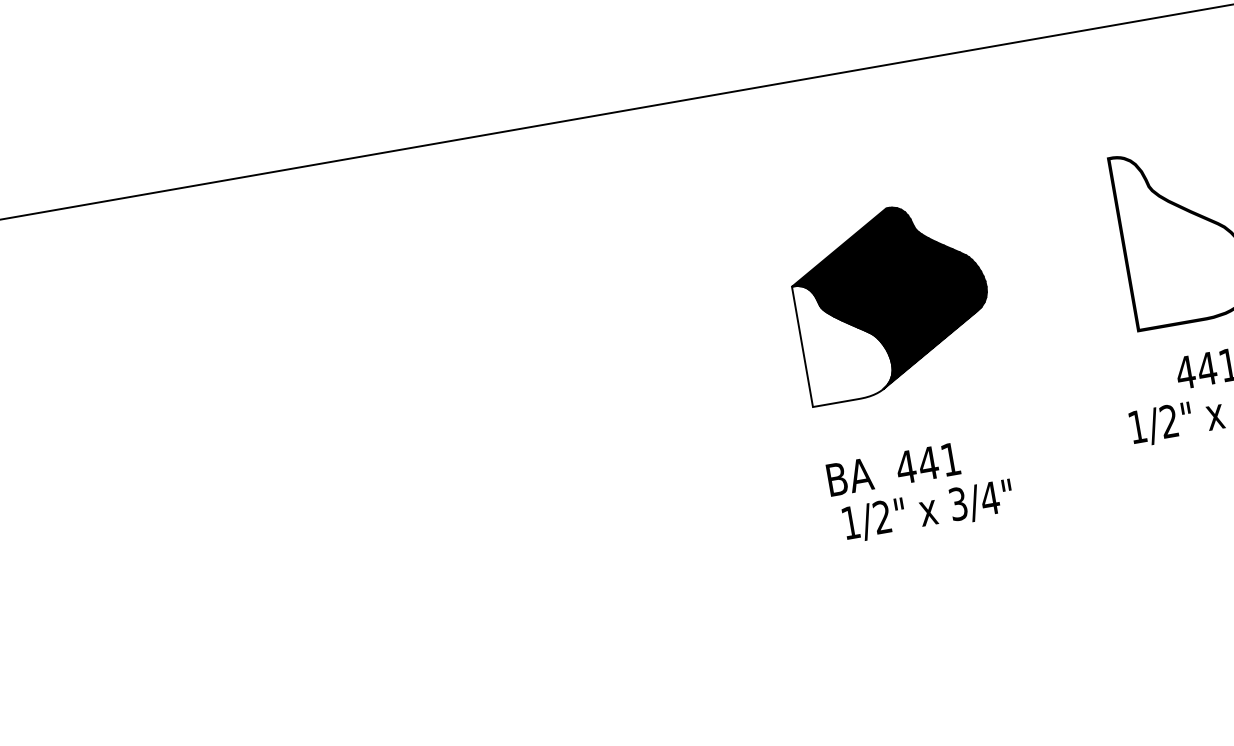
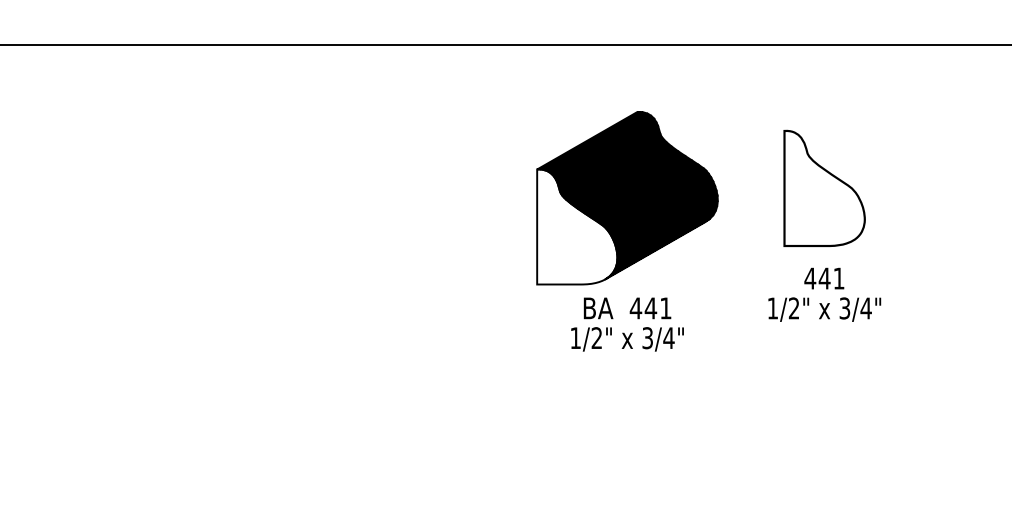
part: (891, 300) -> (627, 198), size x1.43
text: (893, 469) -> (627, 308), moved

